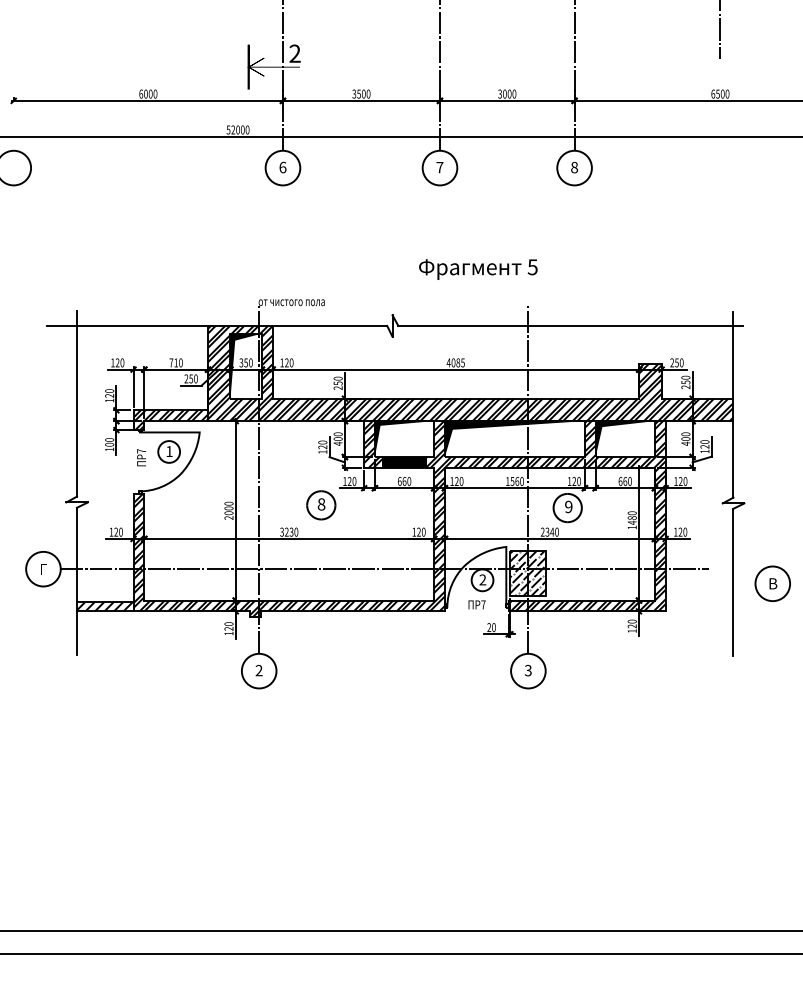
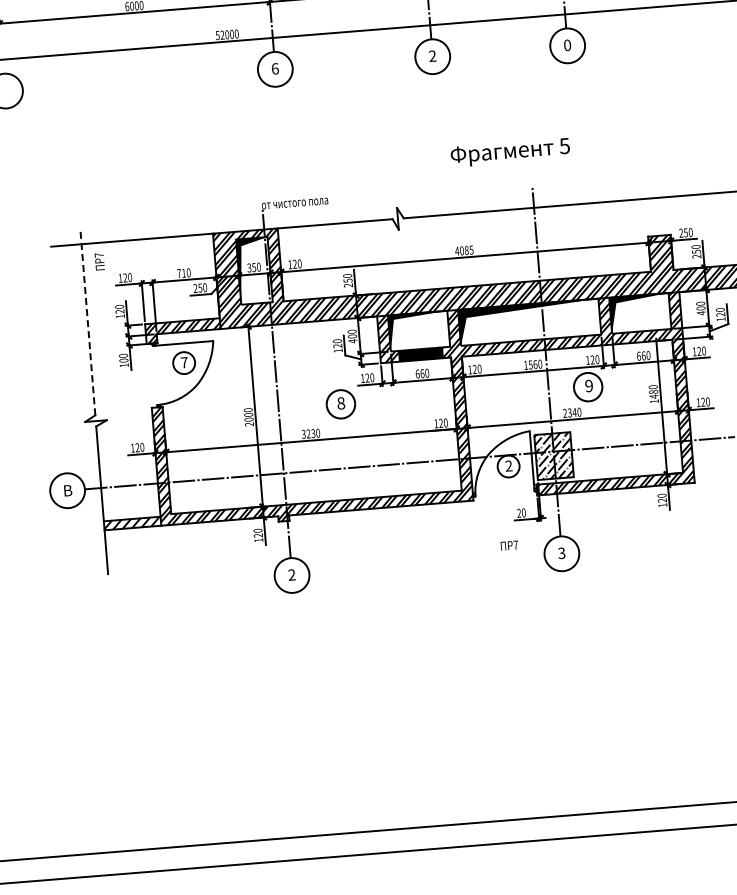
text: (439, 167) -> (432, 56), 7 -> 2
text: (574, 167) -> (567, 45), 8 -> 0
text: (478, 269) -> (510, 152), moved
line: (76, 403) -> (87, 321), solid -> dashed
text: (169, 451) -> (184, 362), 1 -> 7
text: (141, 457) -> (99, 261), moved
text: (43, 568) -> (67, 490), Г -> В
text: (476, 604) -> (508, 545), moved

